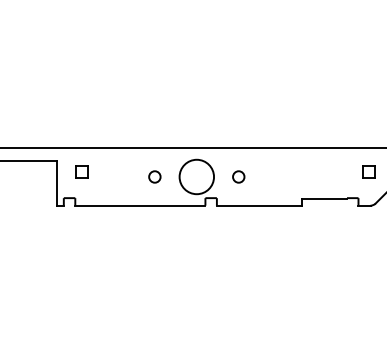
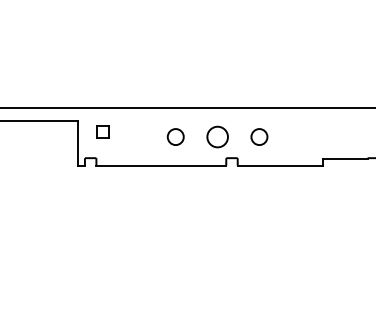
circle: (154, 176) -> (175, 136), size x1.4
circle: (196, 176) -> (217, 136), size x0.6
circle: (238, 176) -> (259, 136), size x1.4

